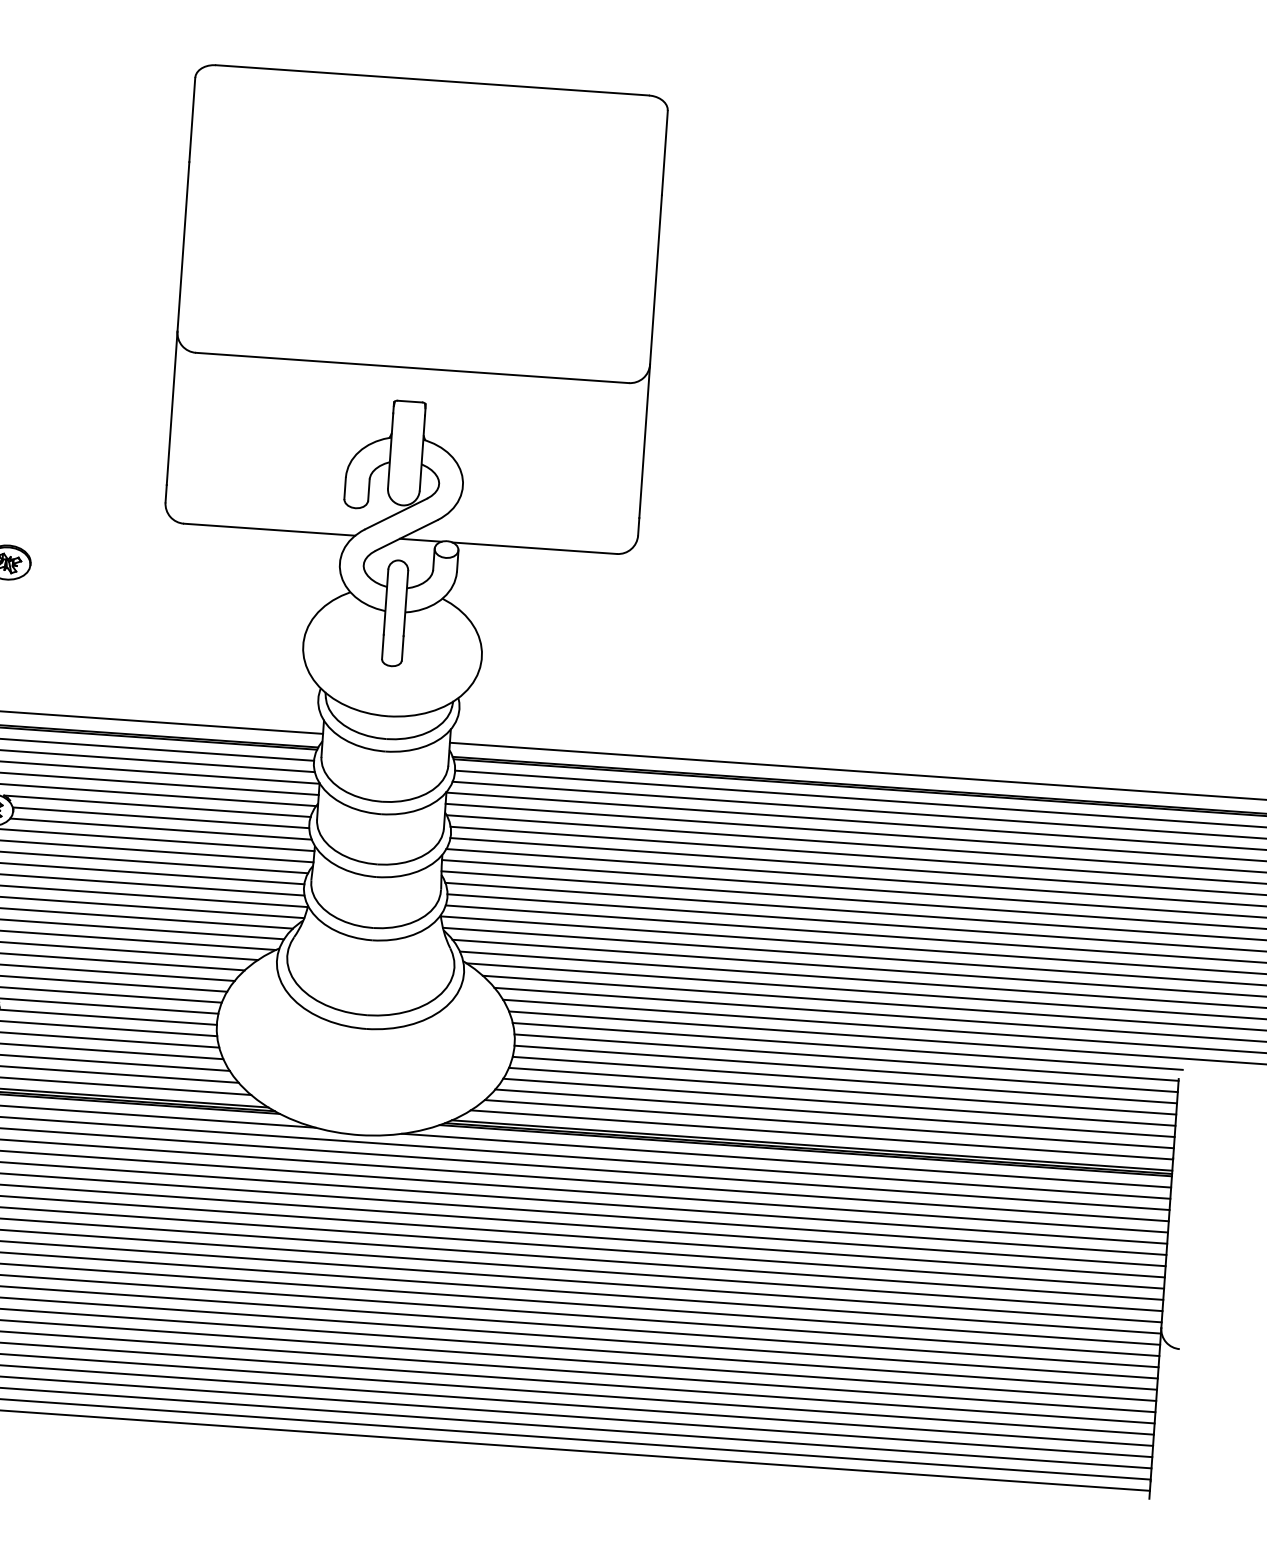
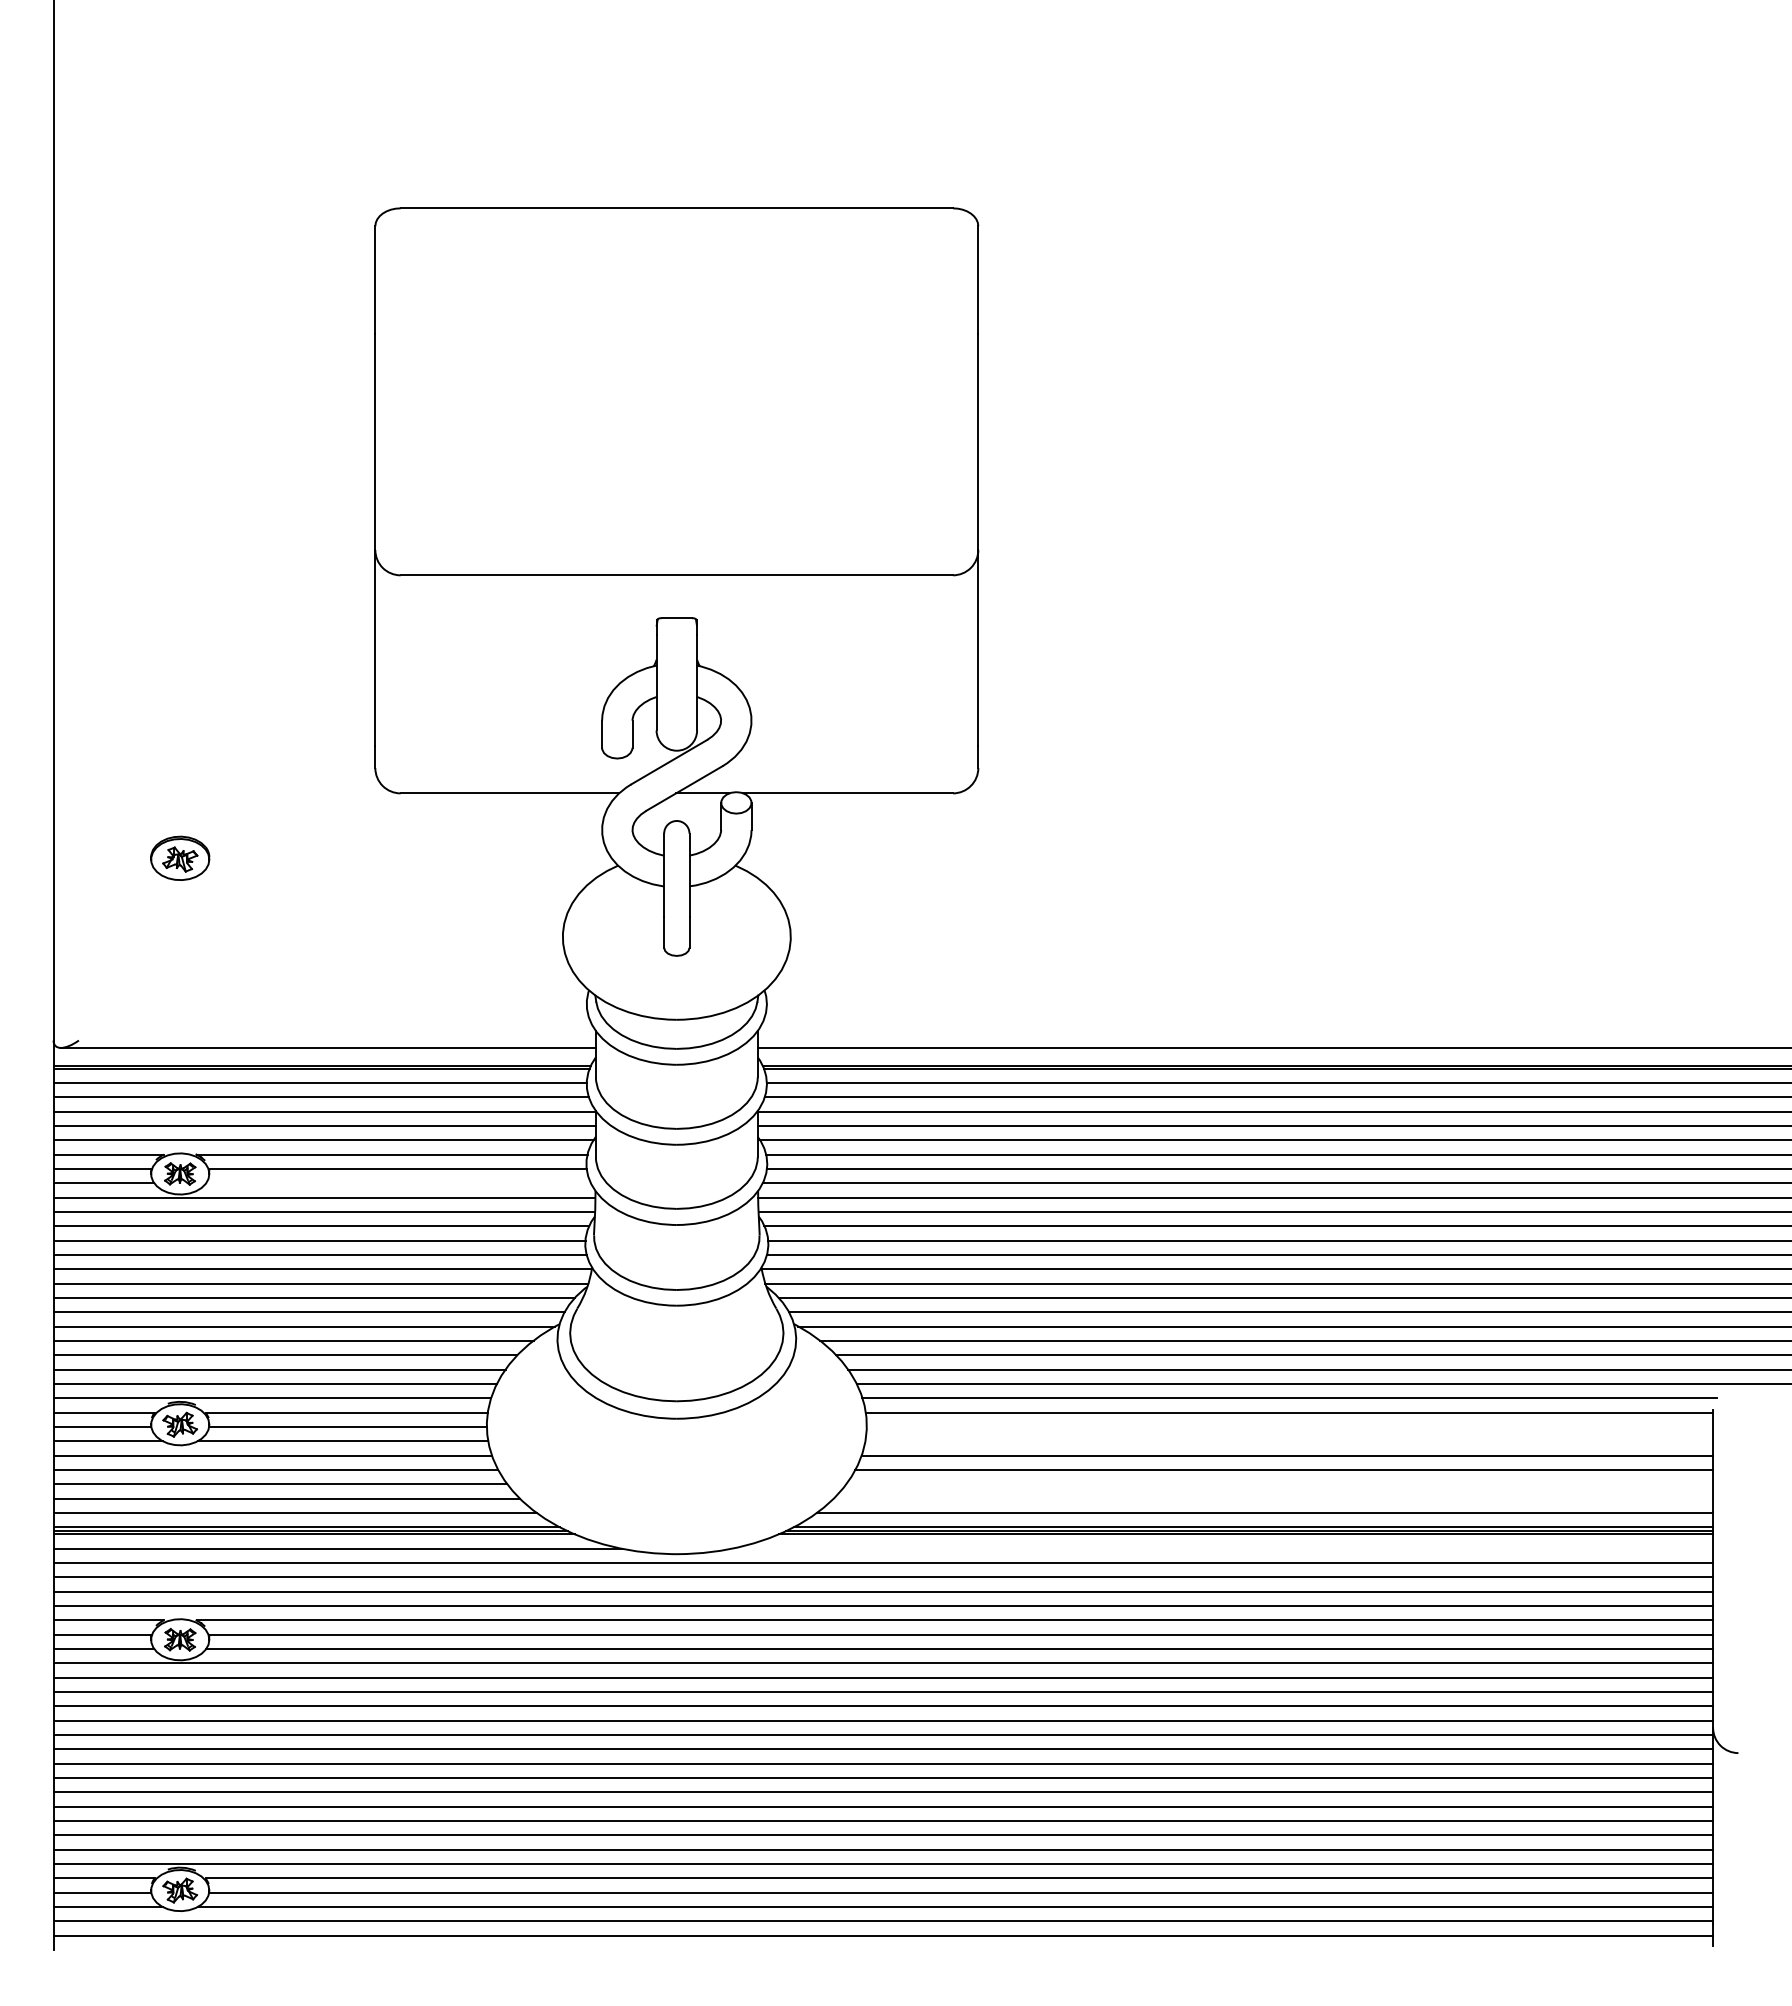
line: (160, 829) -> (398, 1183), removed
line: (845, 1068) -> (1289, 1426), removed
line: (845, 1080) -> (1289, 1441), removed
line: (834, 1113) -> (1279, 1484), removed
line: (829, 1124) -> (1273, 1498), removed
line: (786, 1160) -> (1222, 1548), removed

